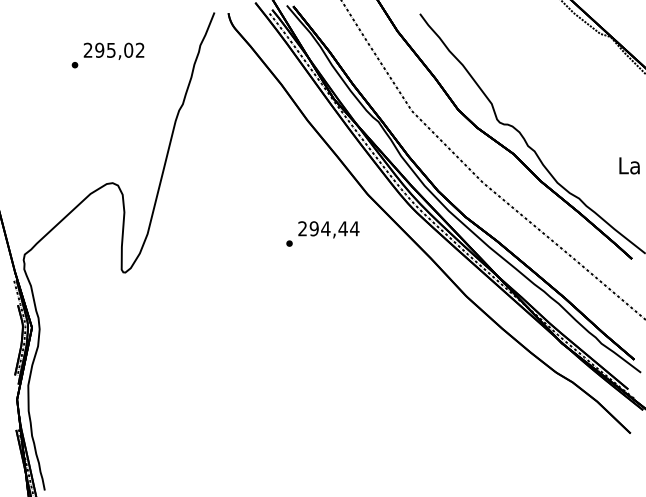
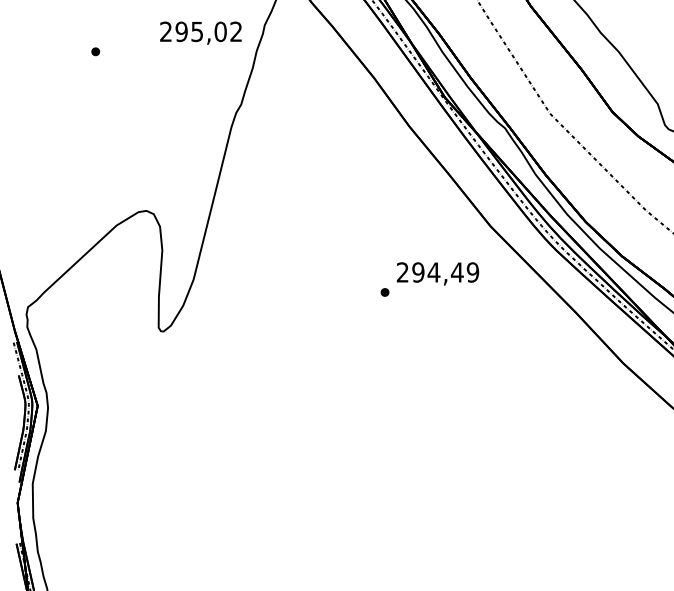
text: (113, 50) -> (200, 32), moved
text: (354, 228) -> (472, 272), 294,44 -> 294,49

